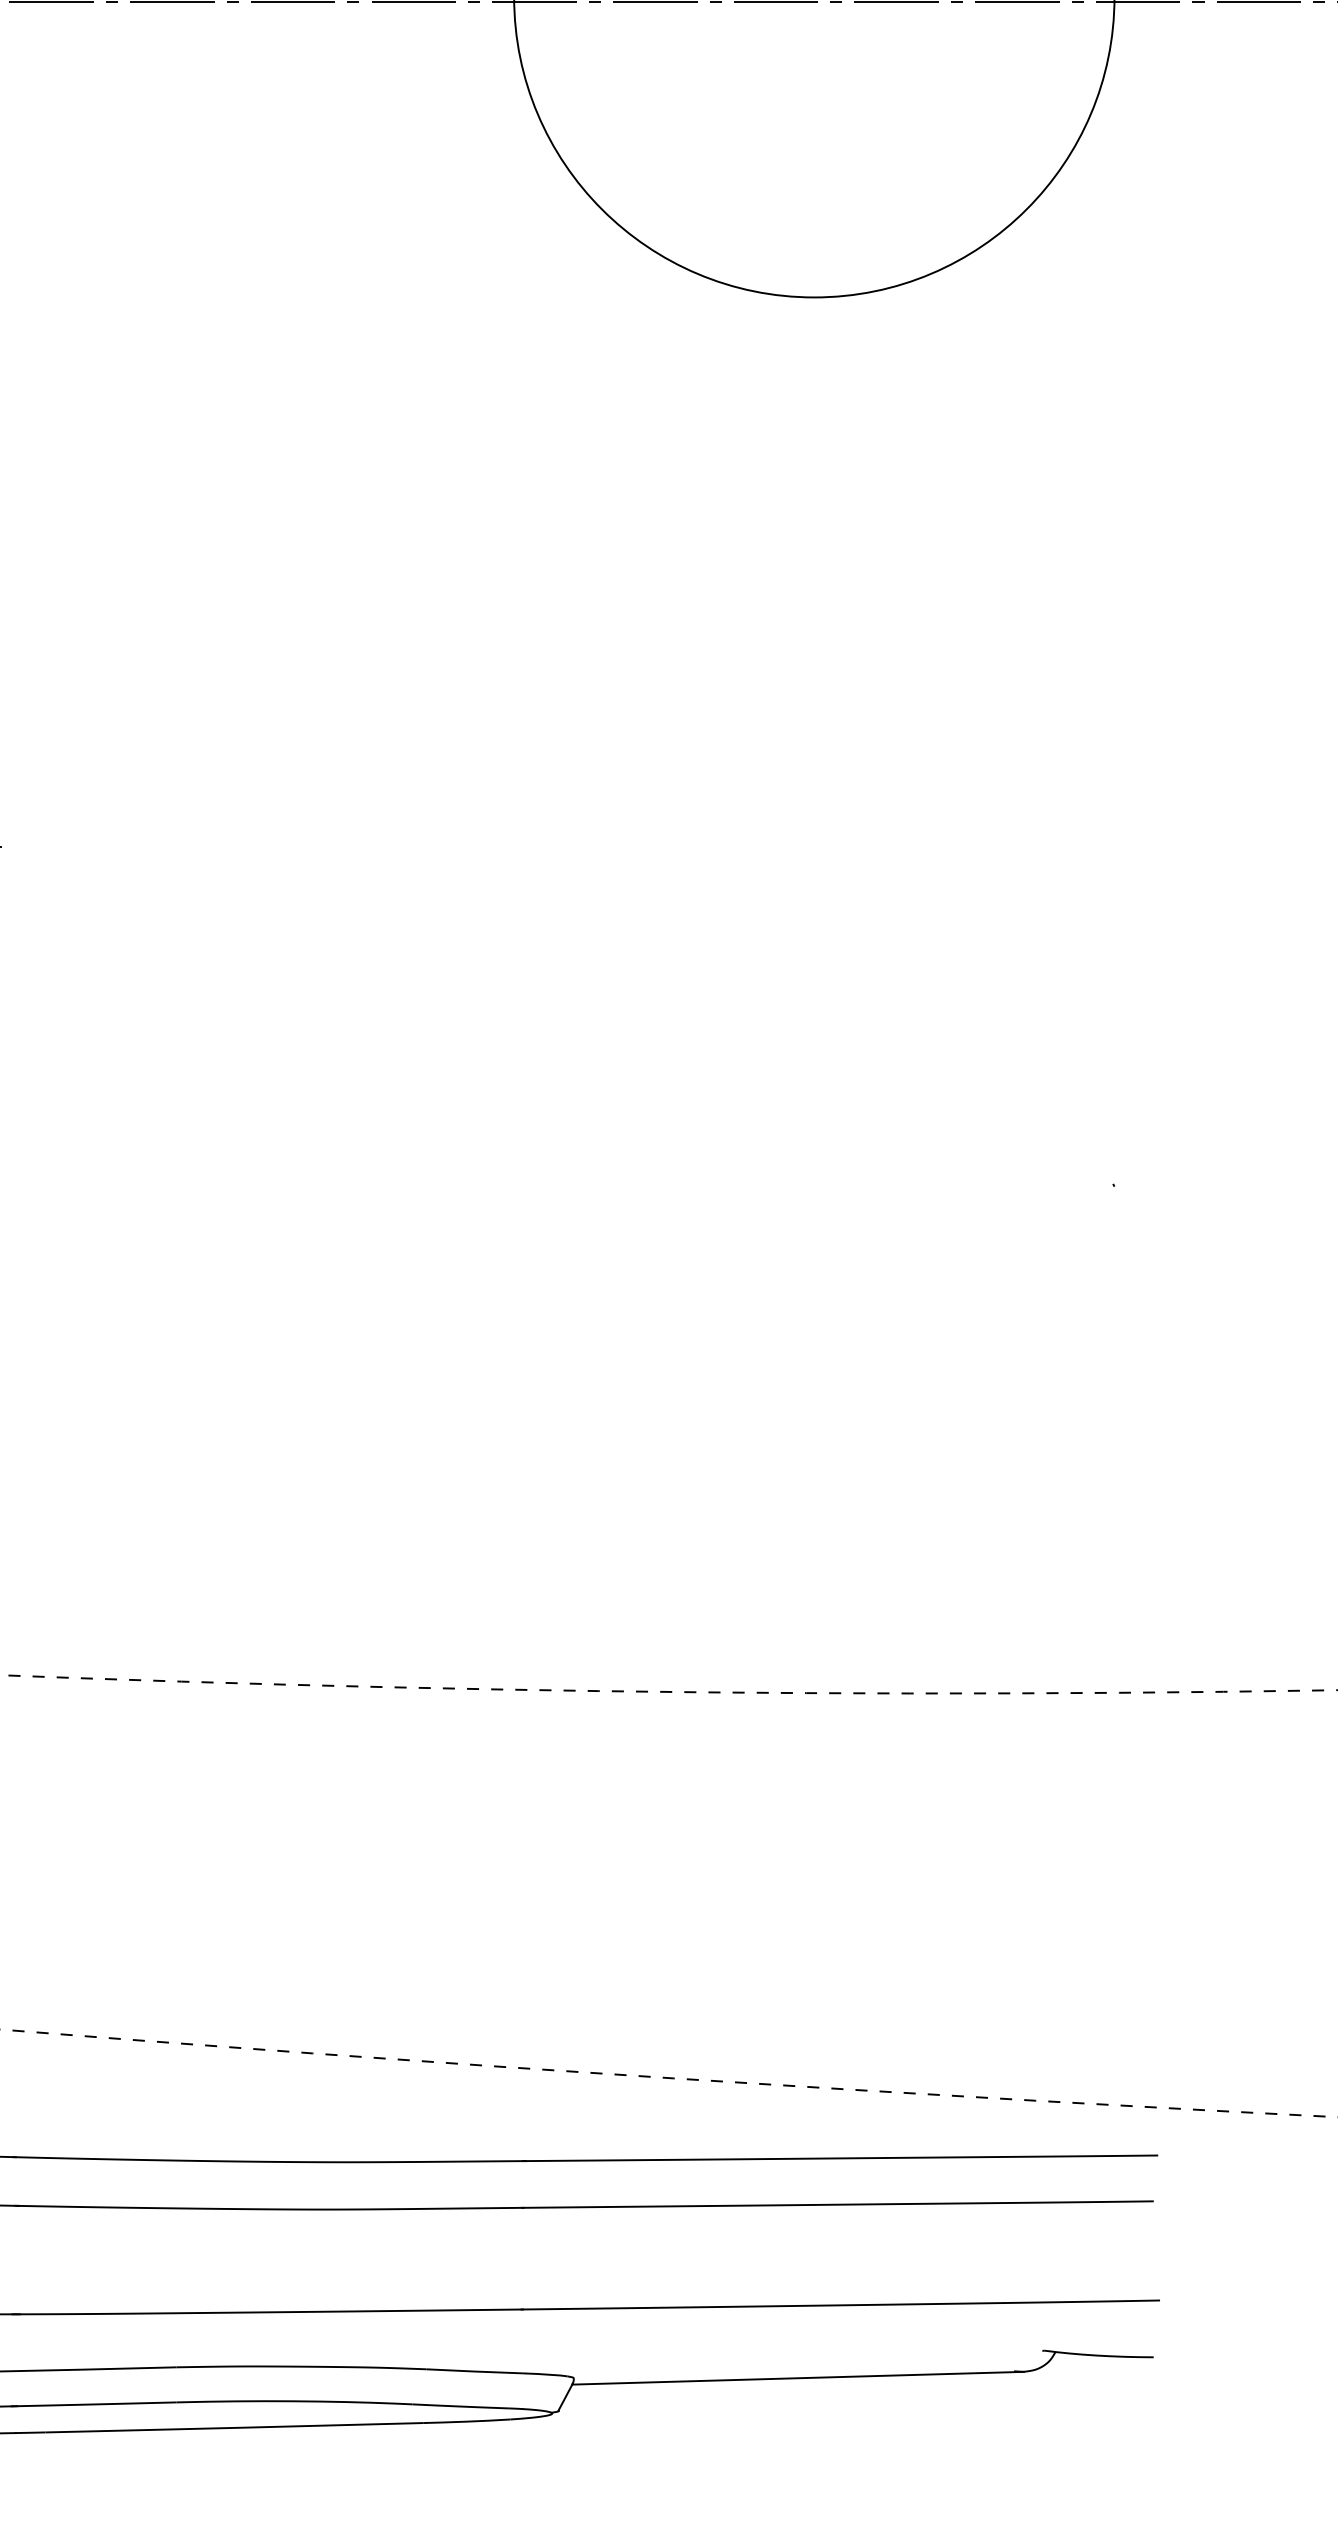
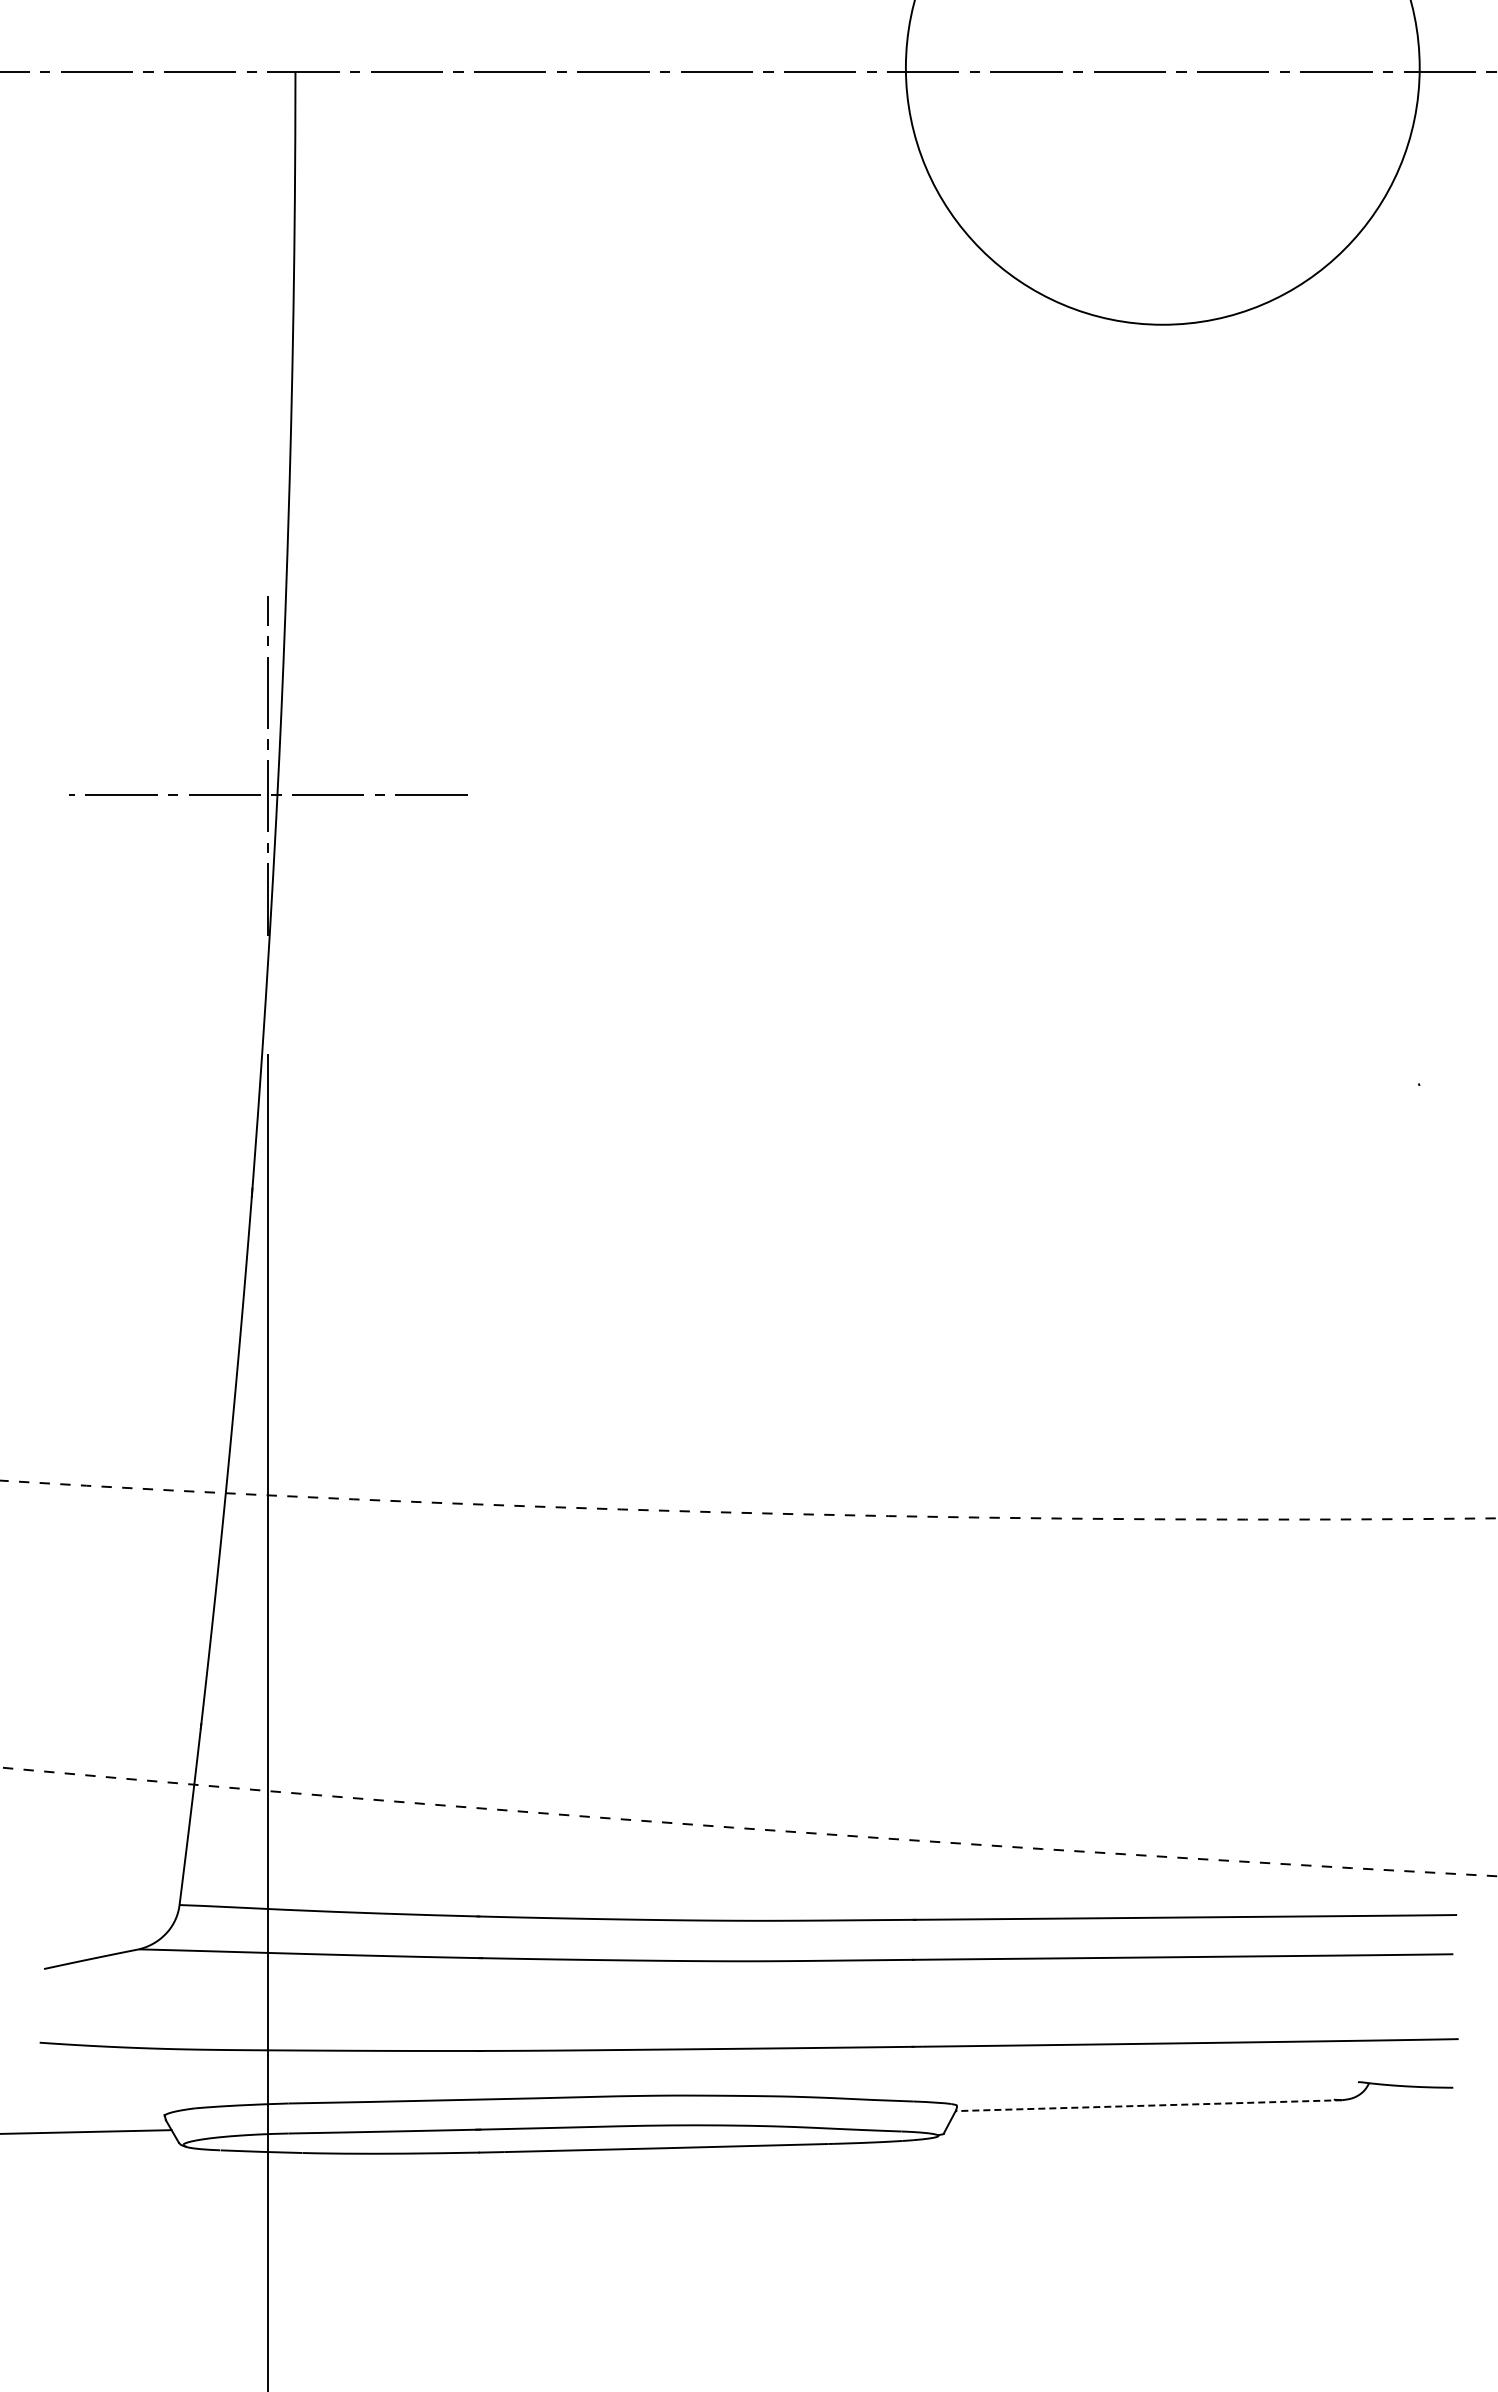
line: (797, 2378) -> (1148, 2105), solid -> dashed

